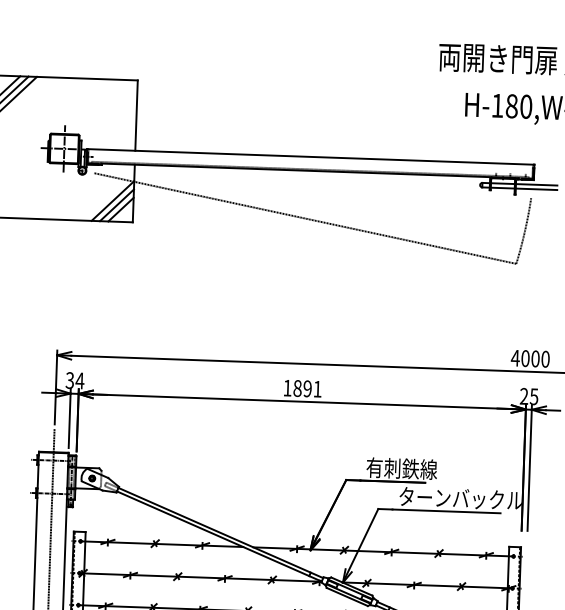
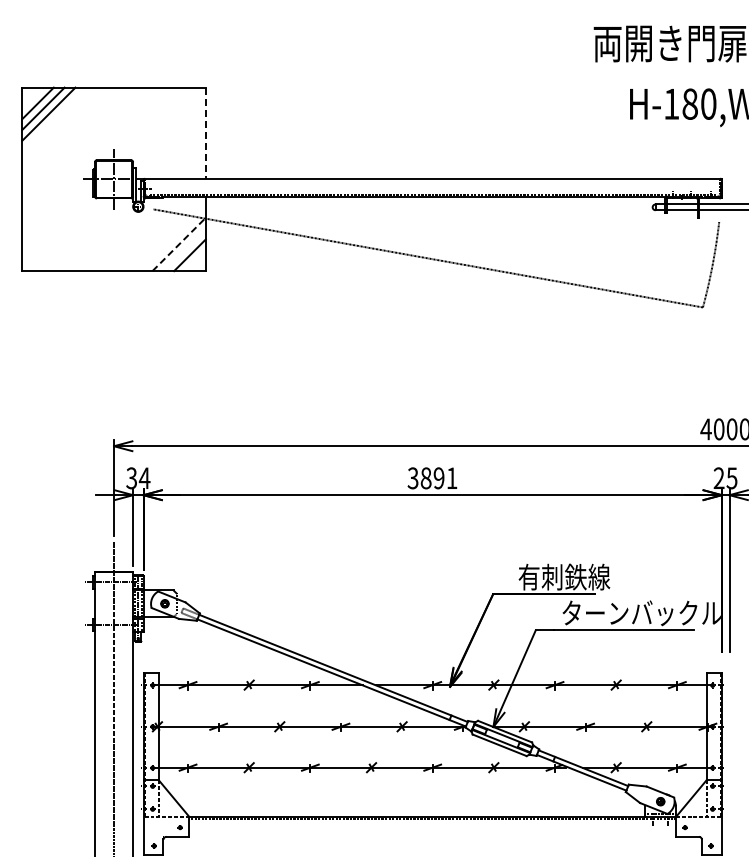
line: (136, 115) -> (205, 133), solid -> dashed
line: (113, 201) -> (179, 244), solid -> dashed
line: (116, 205) -> (184, 249), removed
text: (287, 388) -> (412, 478), 1891 -> 3891

